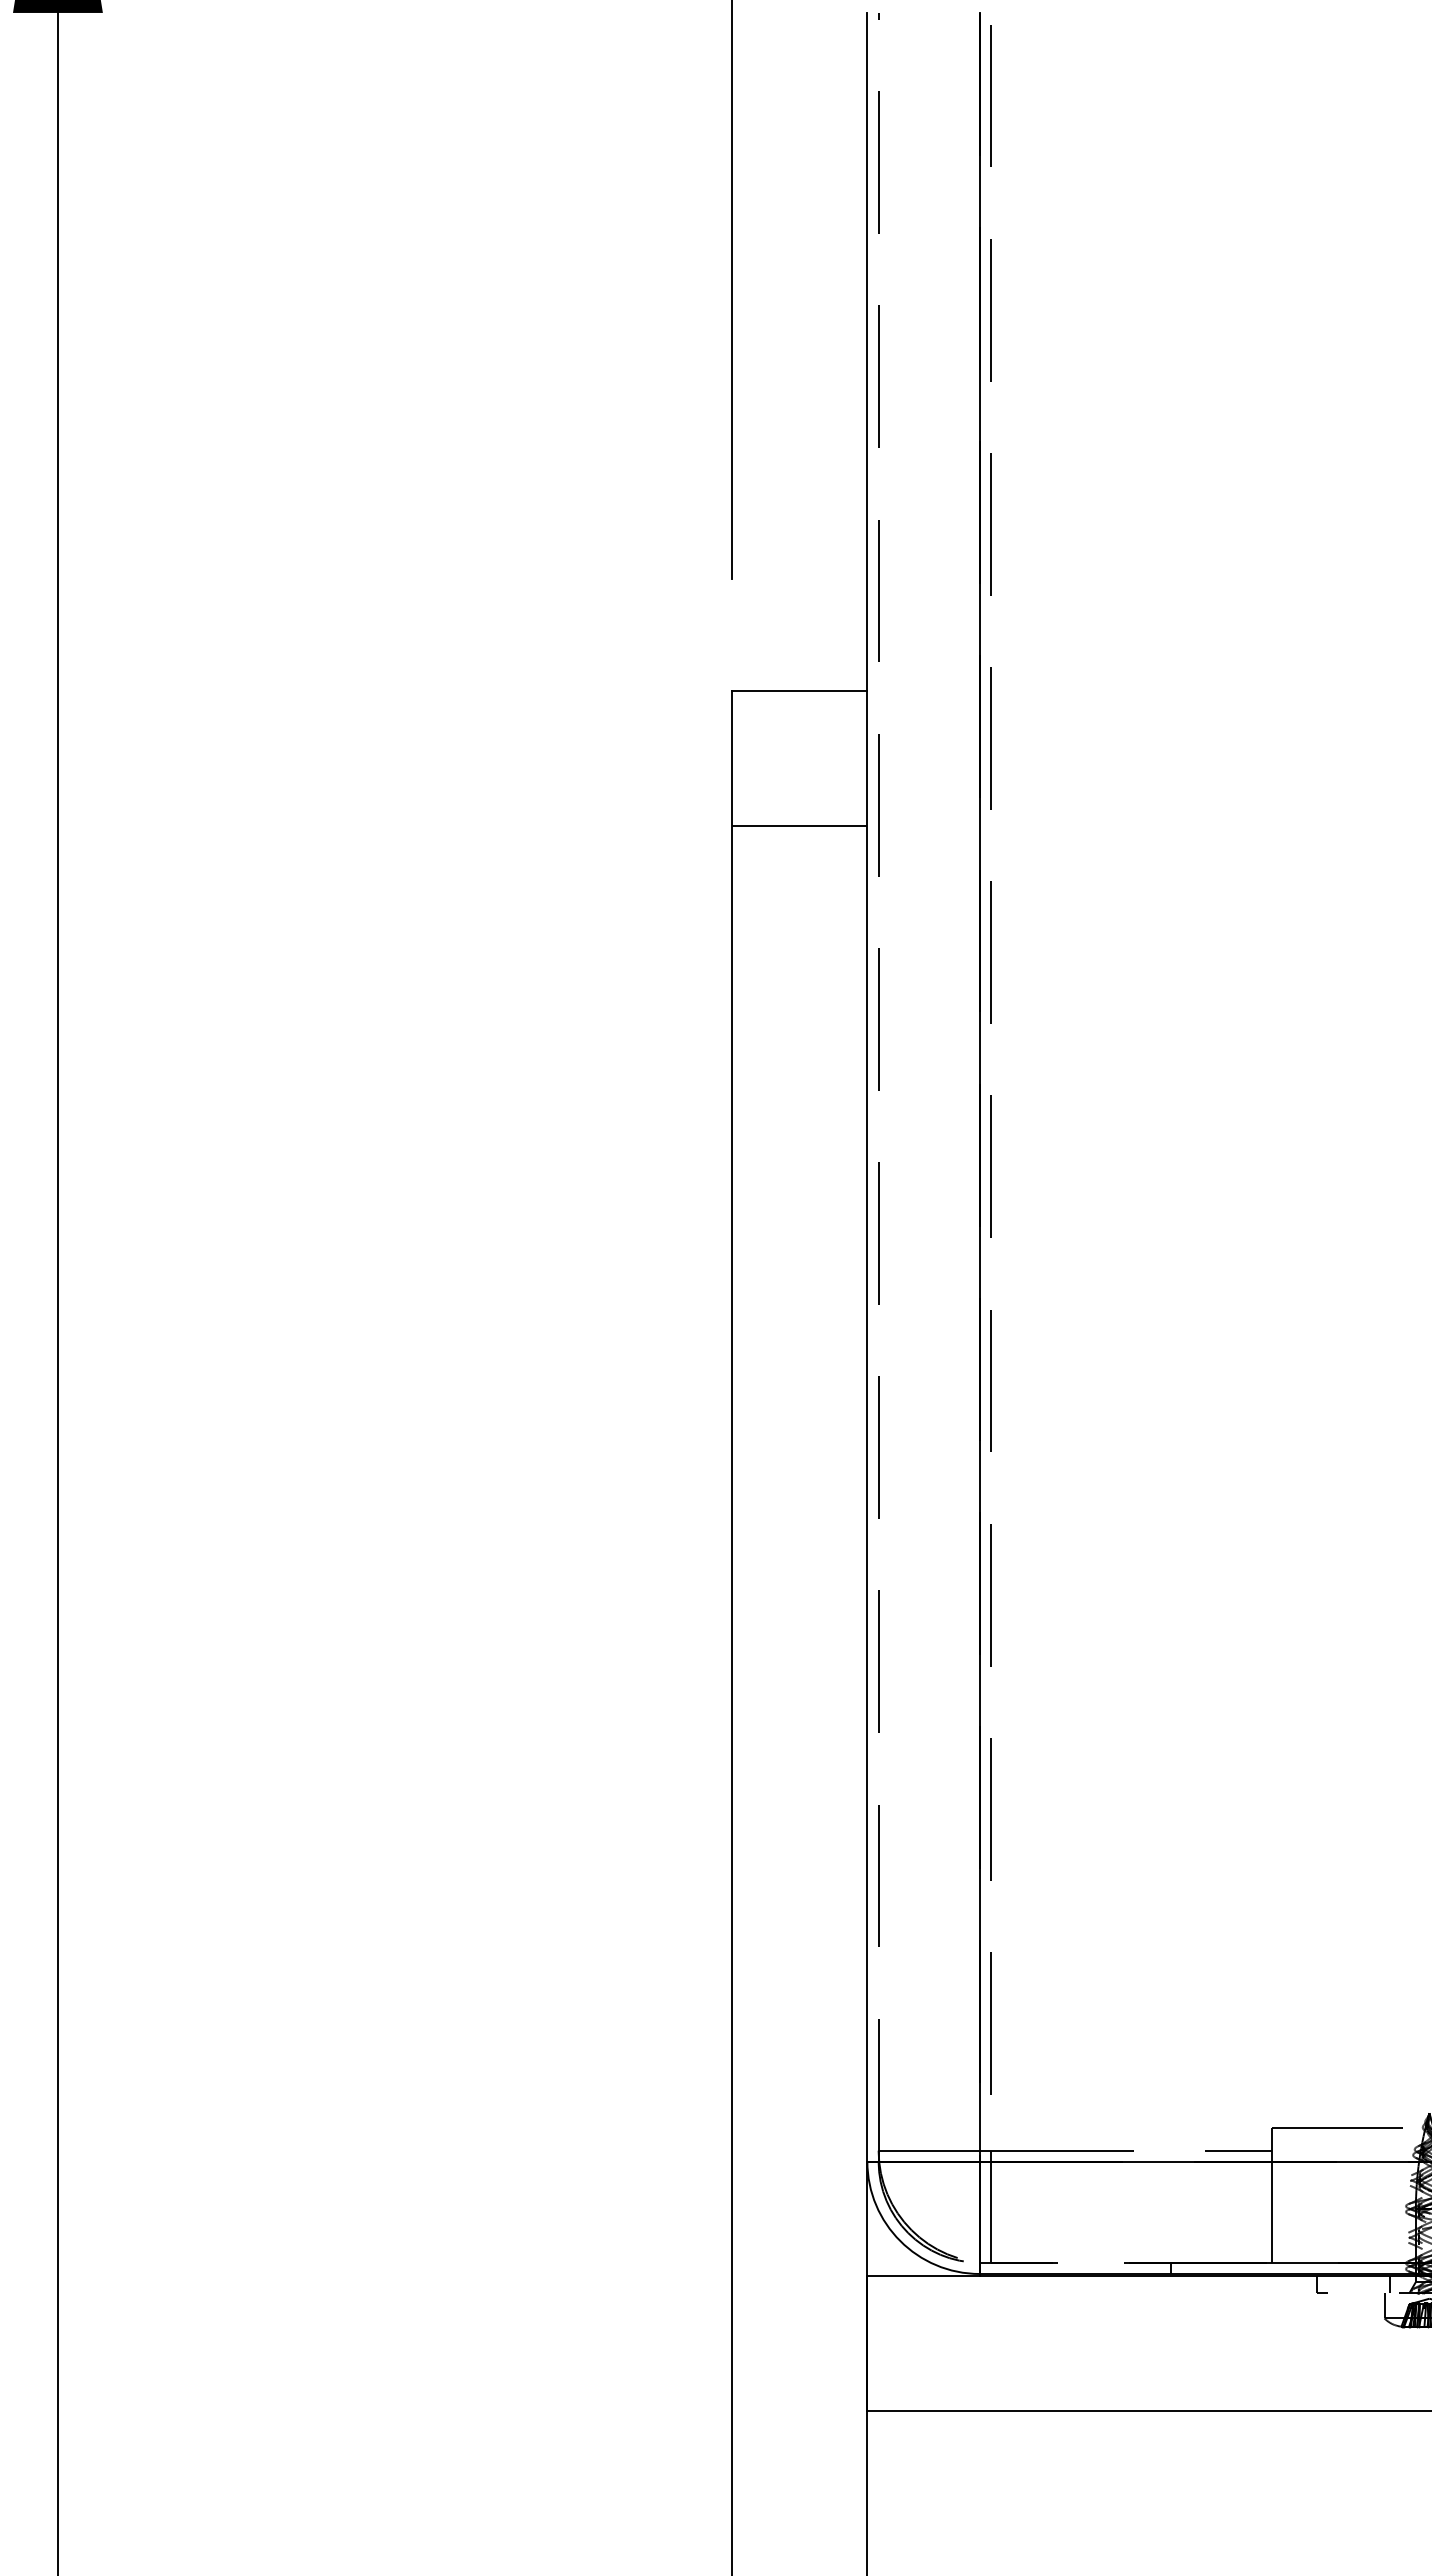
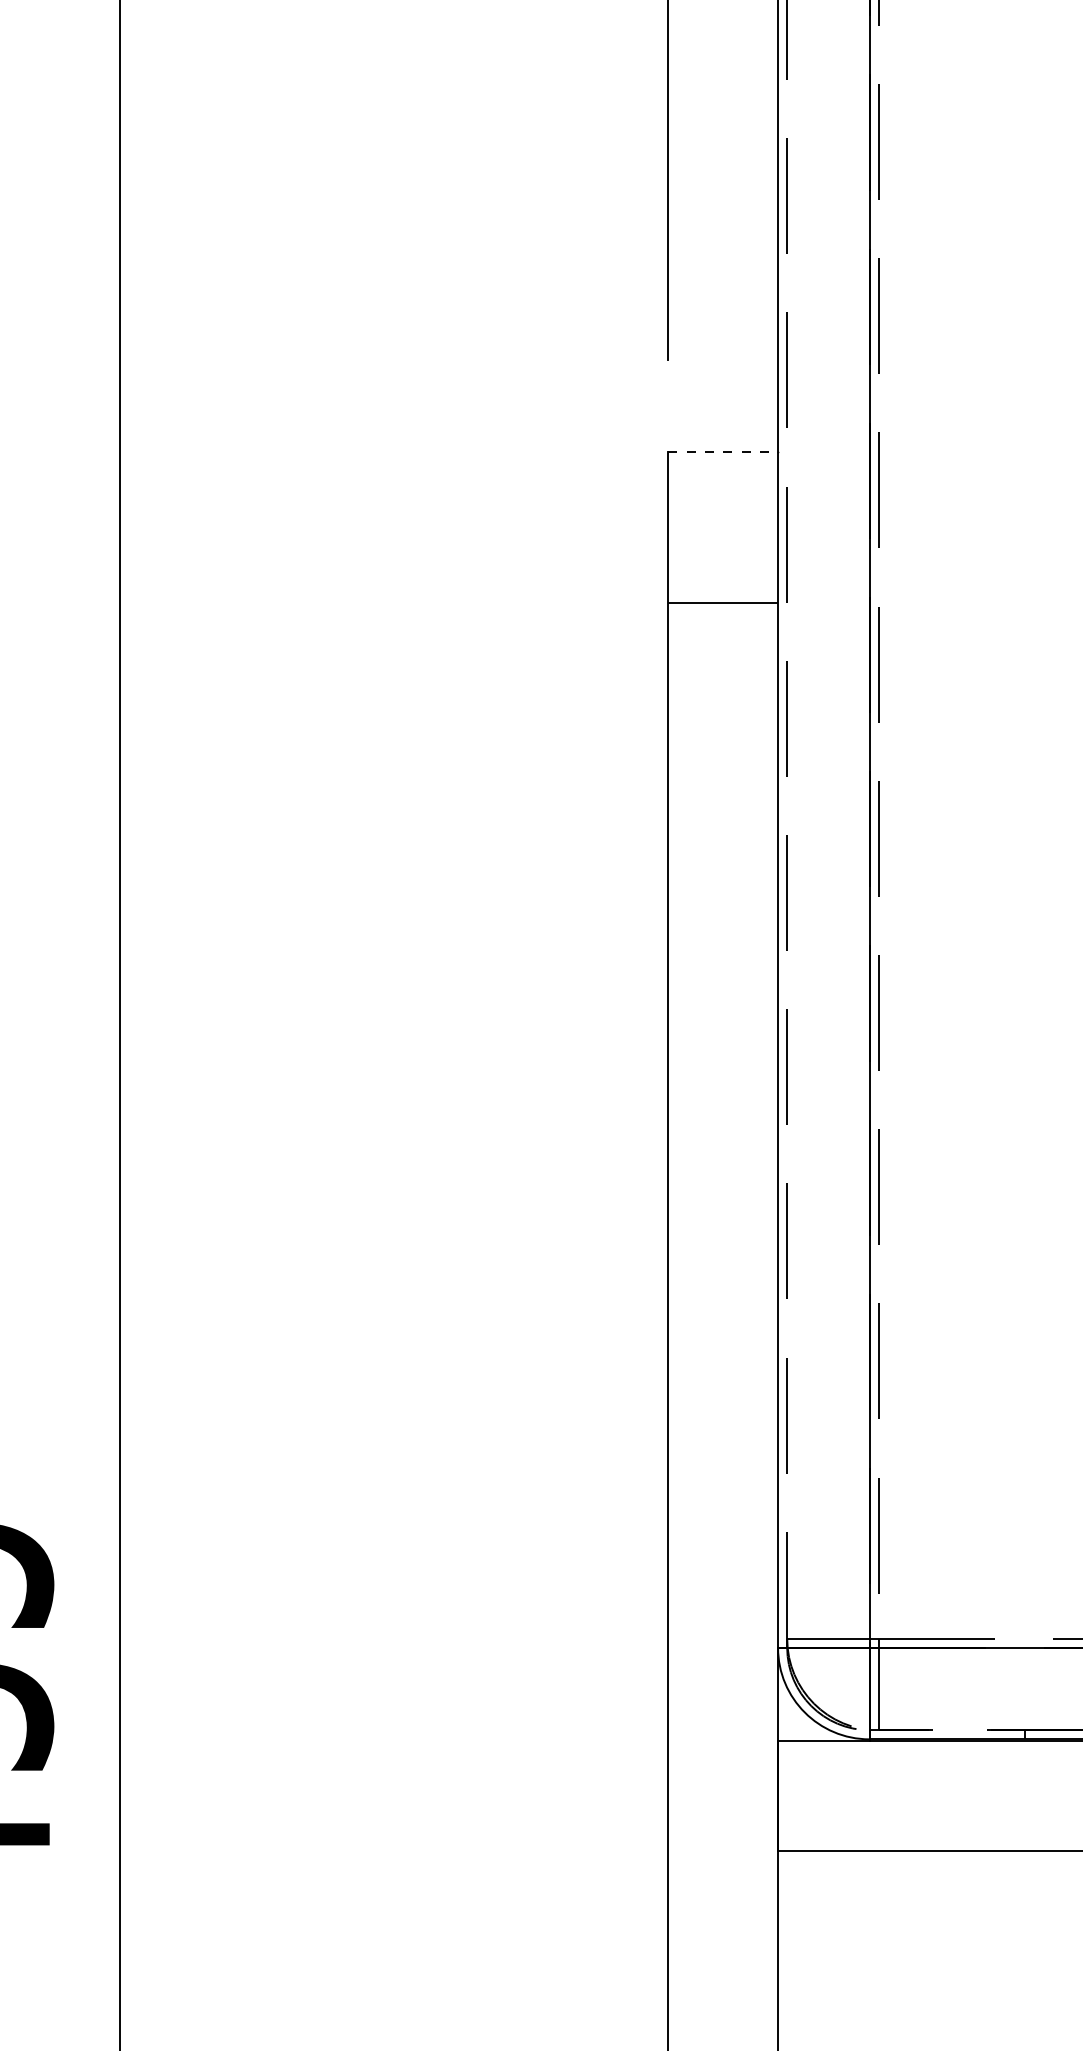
line: (800, 691) -> (723, 452), solid -> dashed
line: (799, 826) -> (722, 603), moved

